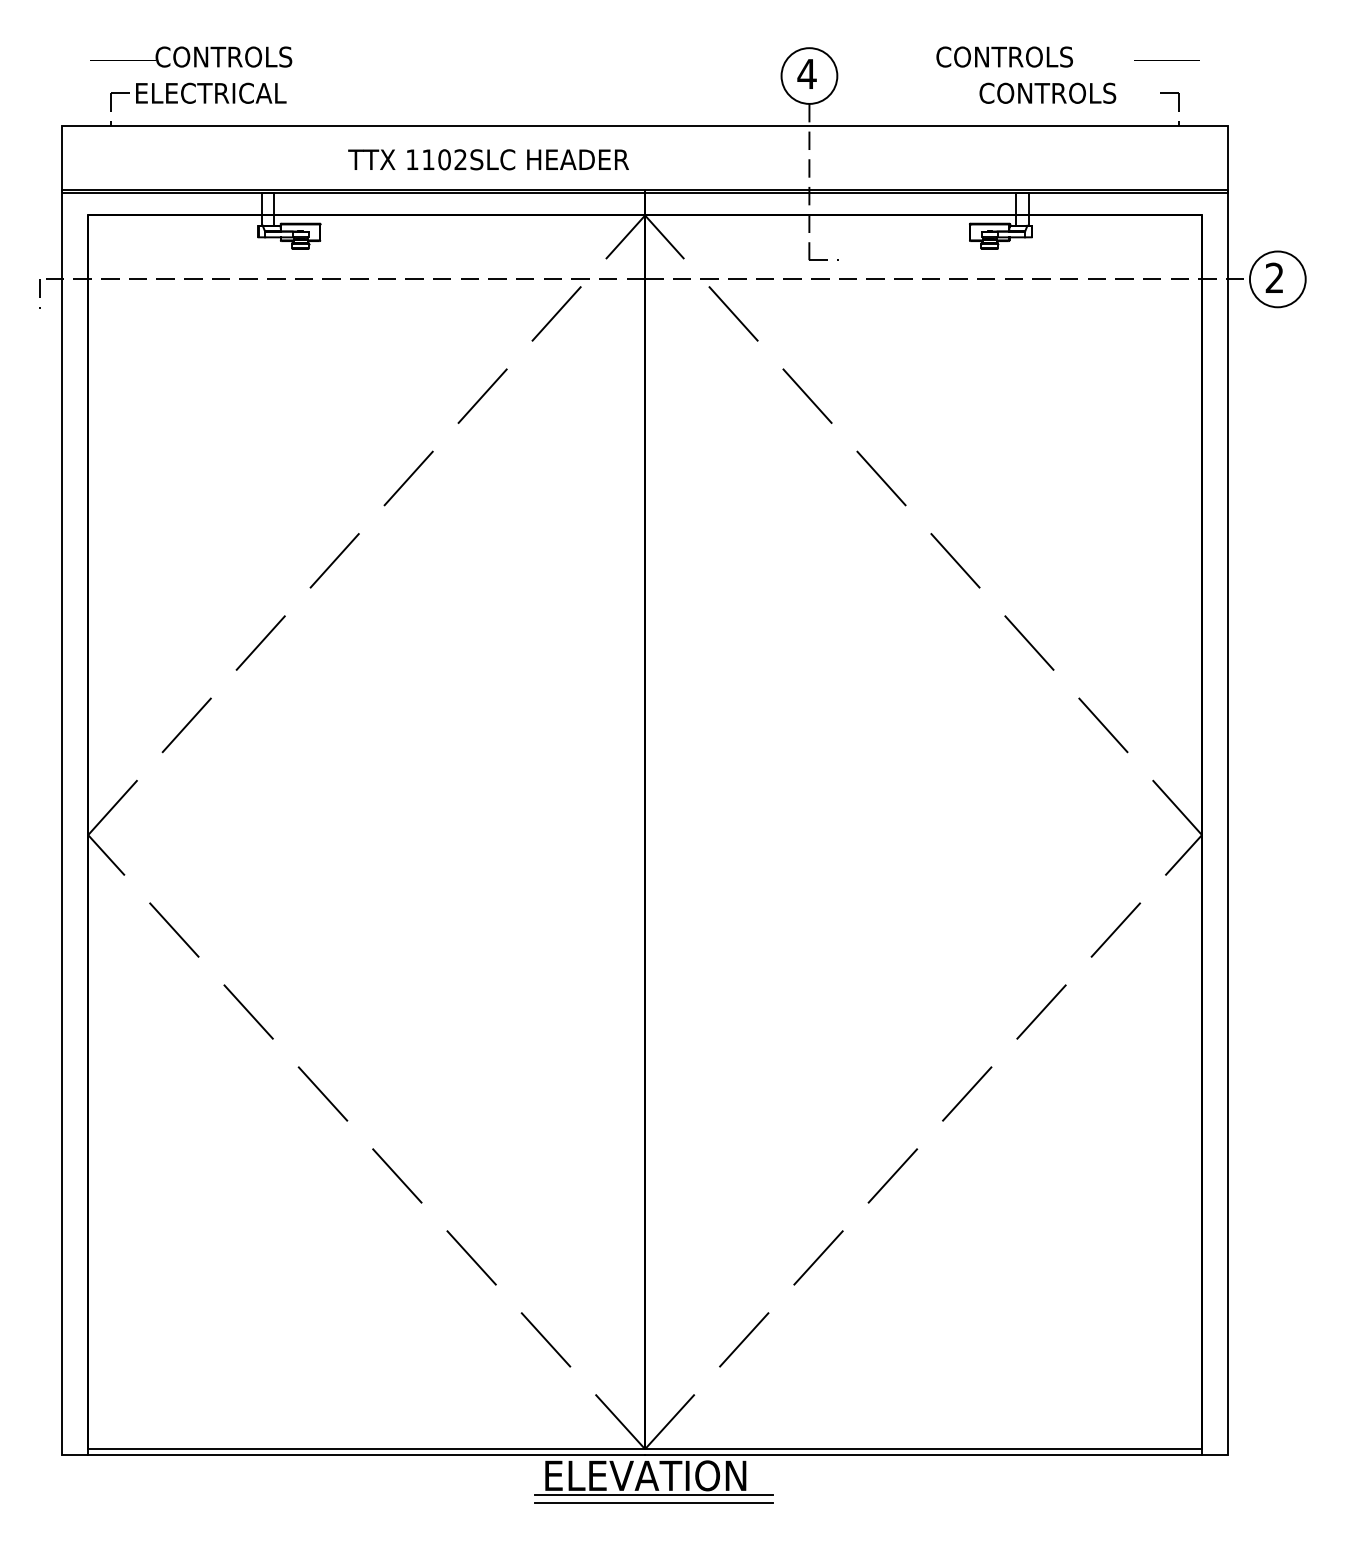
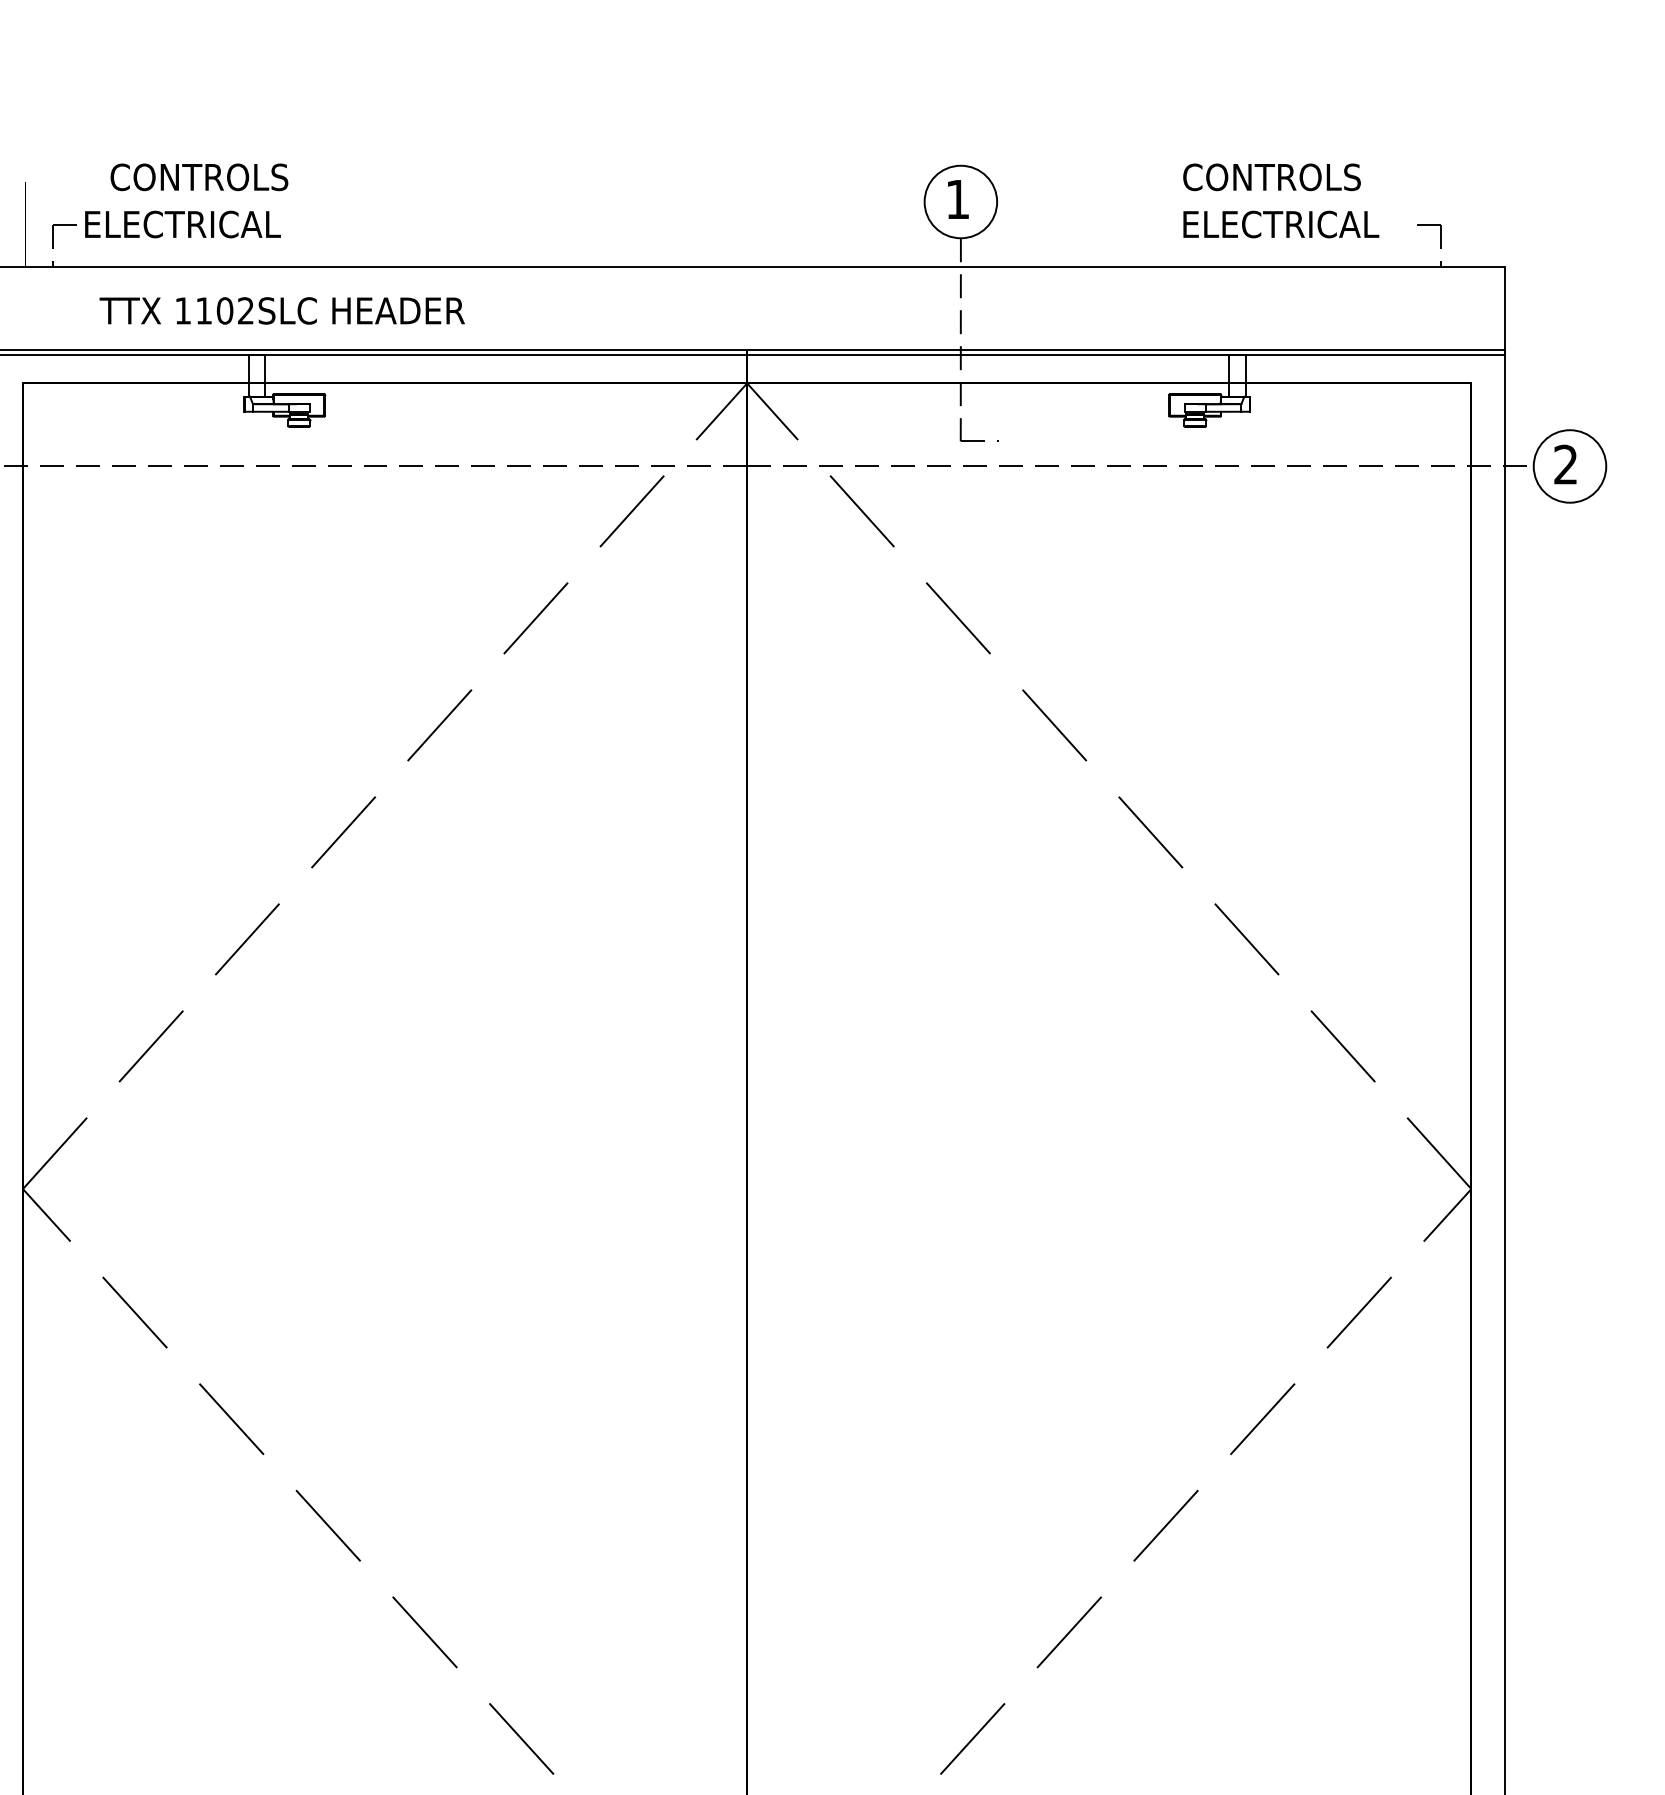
text: (1004, 56) -> (1271, 176), moved
text: (806, 73) -> (957, 198), 4 -> 1
text: (1055, 92) -> (1280, 223), CONTROLS -> ELECTRICAL
text: (488, 159) -> (282, 310), moved

